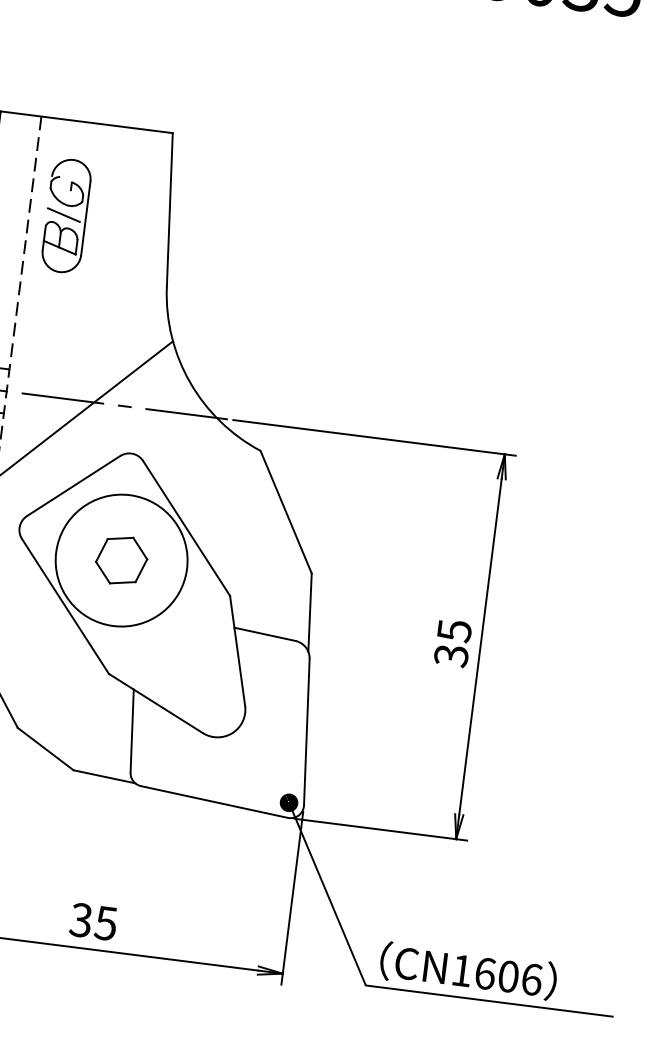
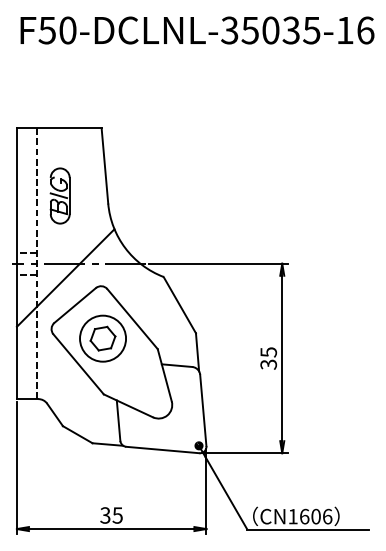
part: (65, 214) -> (59, 195), moved
circle: (122, 560) -> (103, 338), size x0.71

